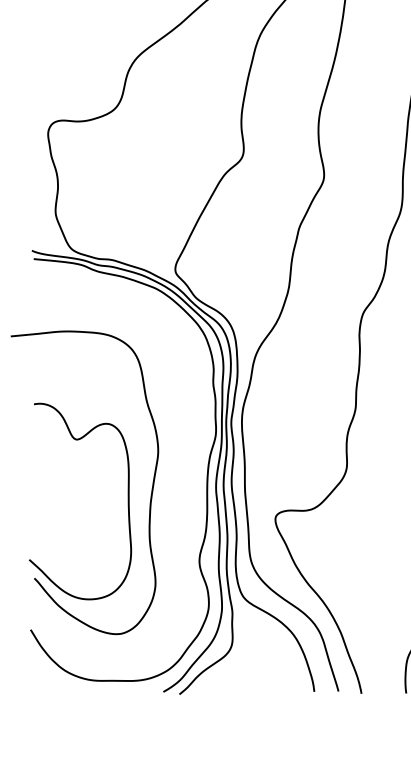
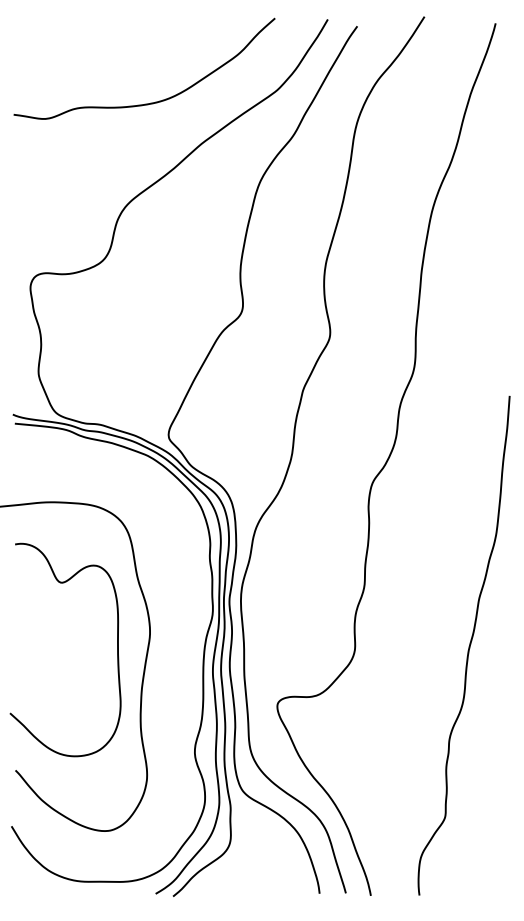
curve: (128, 501) -> (117, 649), moved

